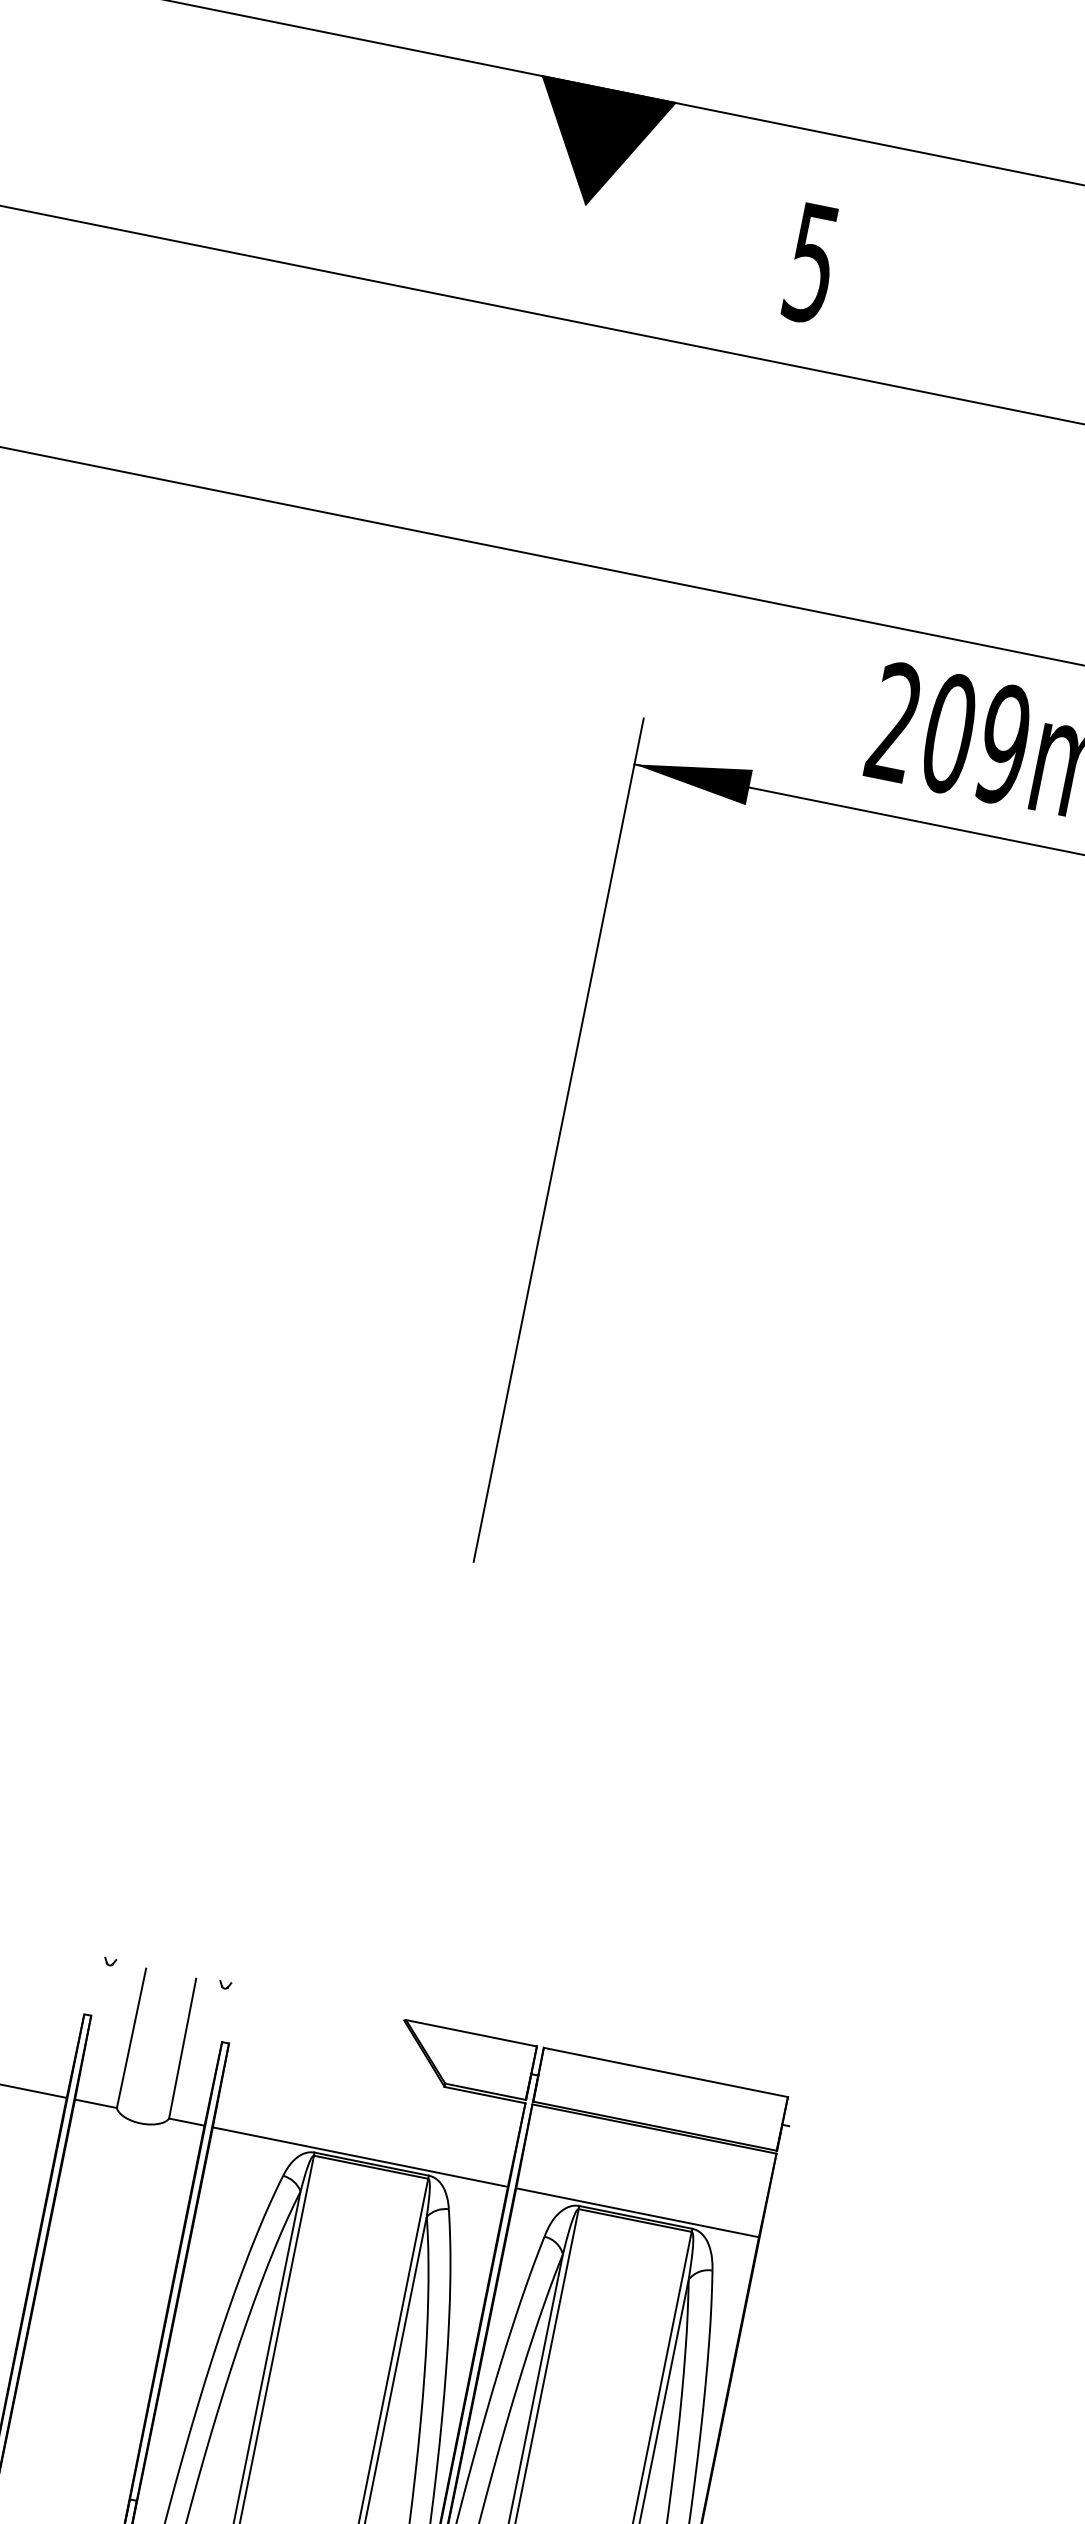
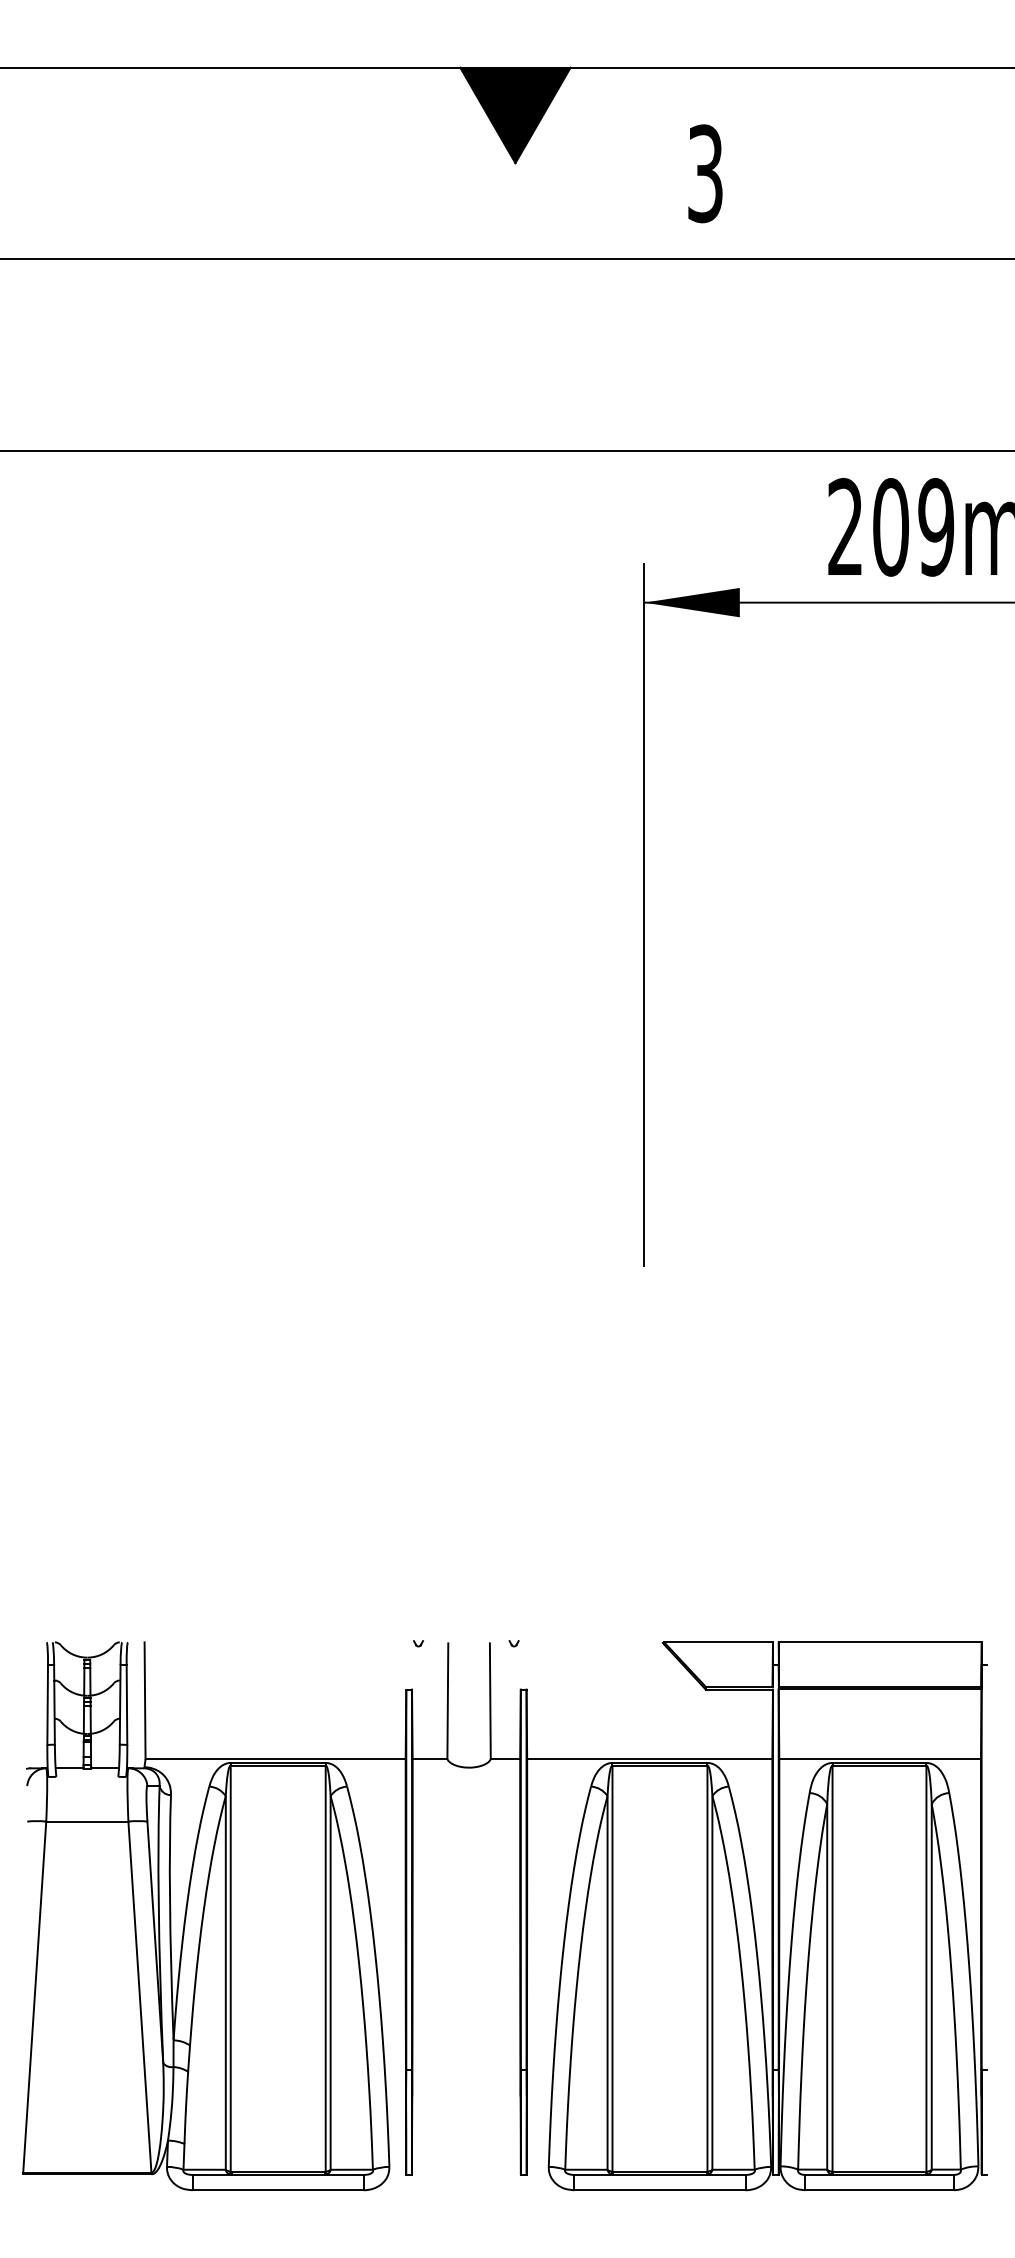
text: (812, 262) -> (705, 173), 5 -> 3

